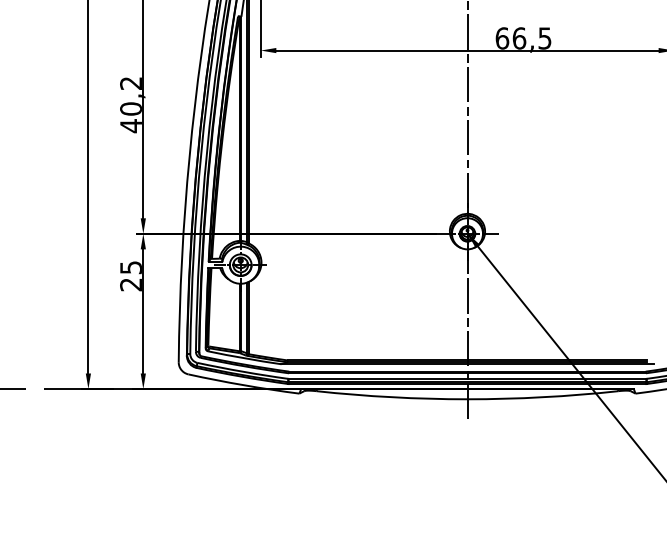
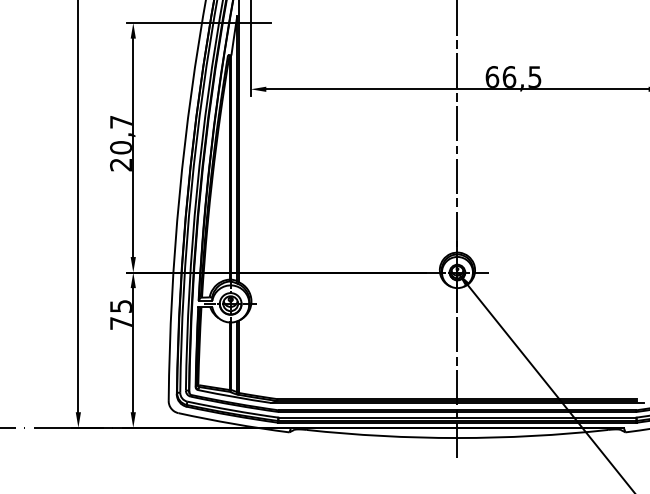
text: (130, 105) -> (120, 144), 40,2 -> 20,7
text: (130, 284) -> (120, 323), 25 -> 75

